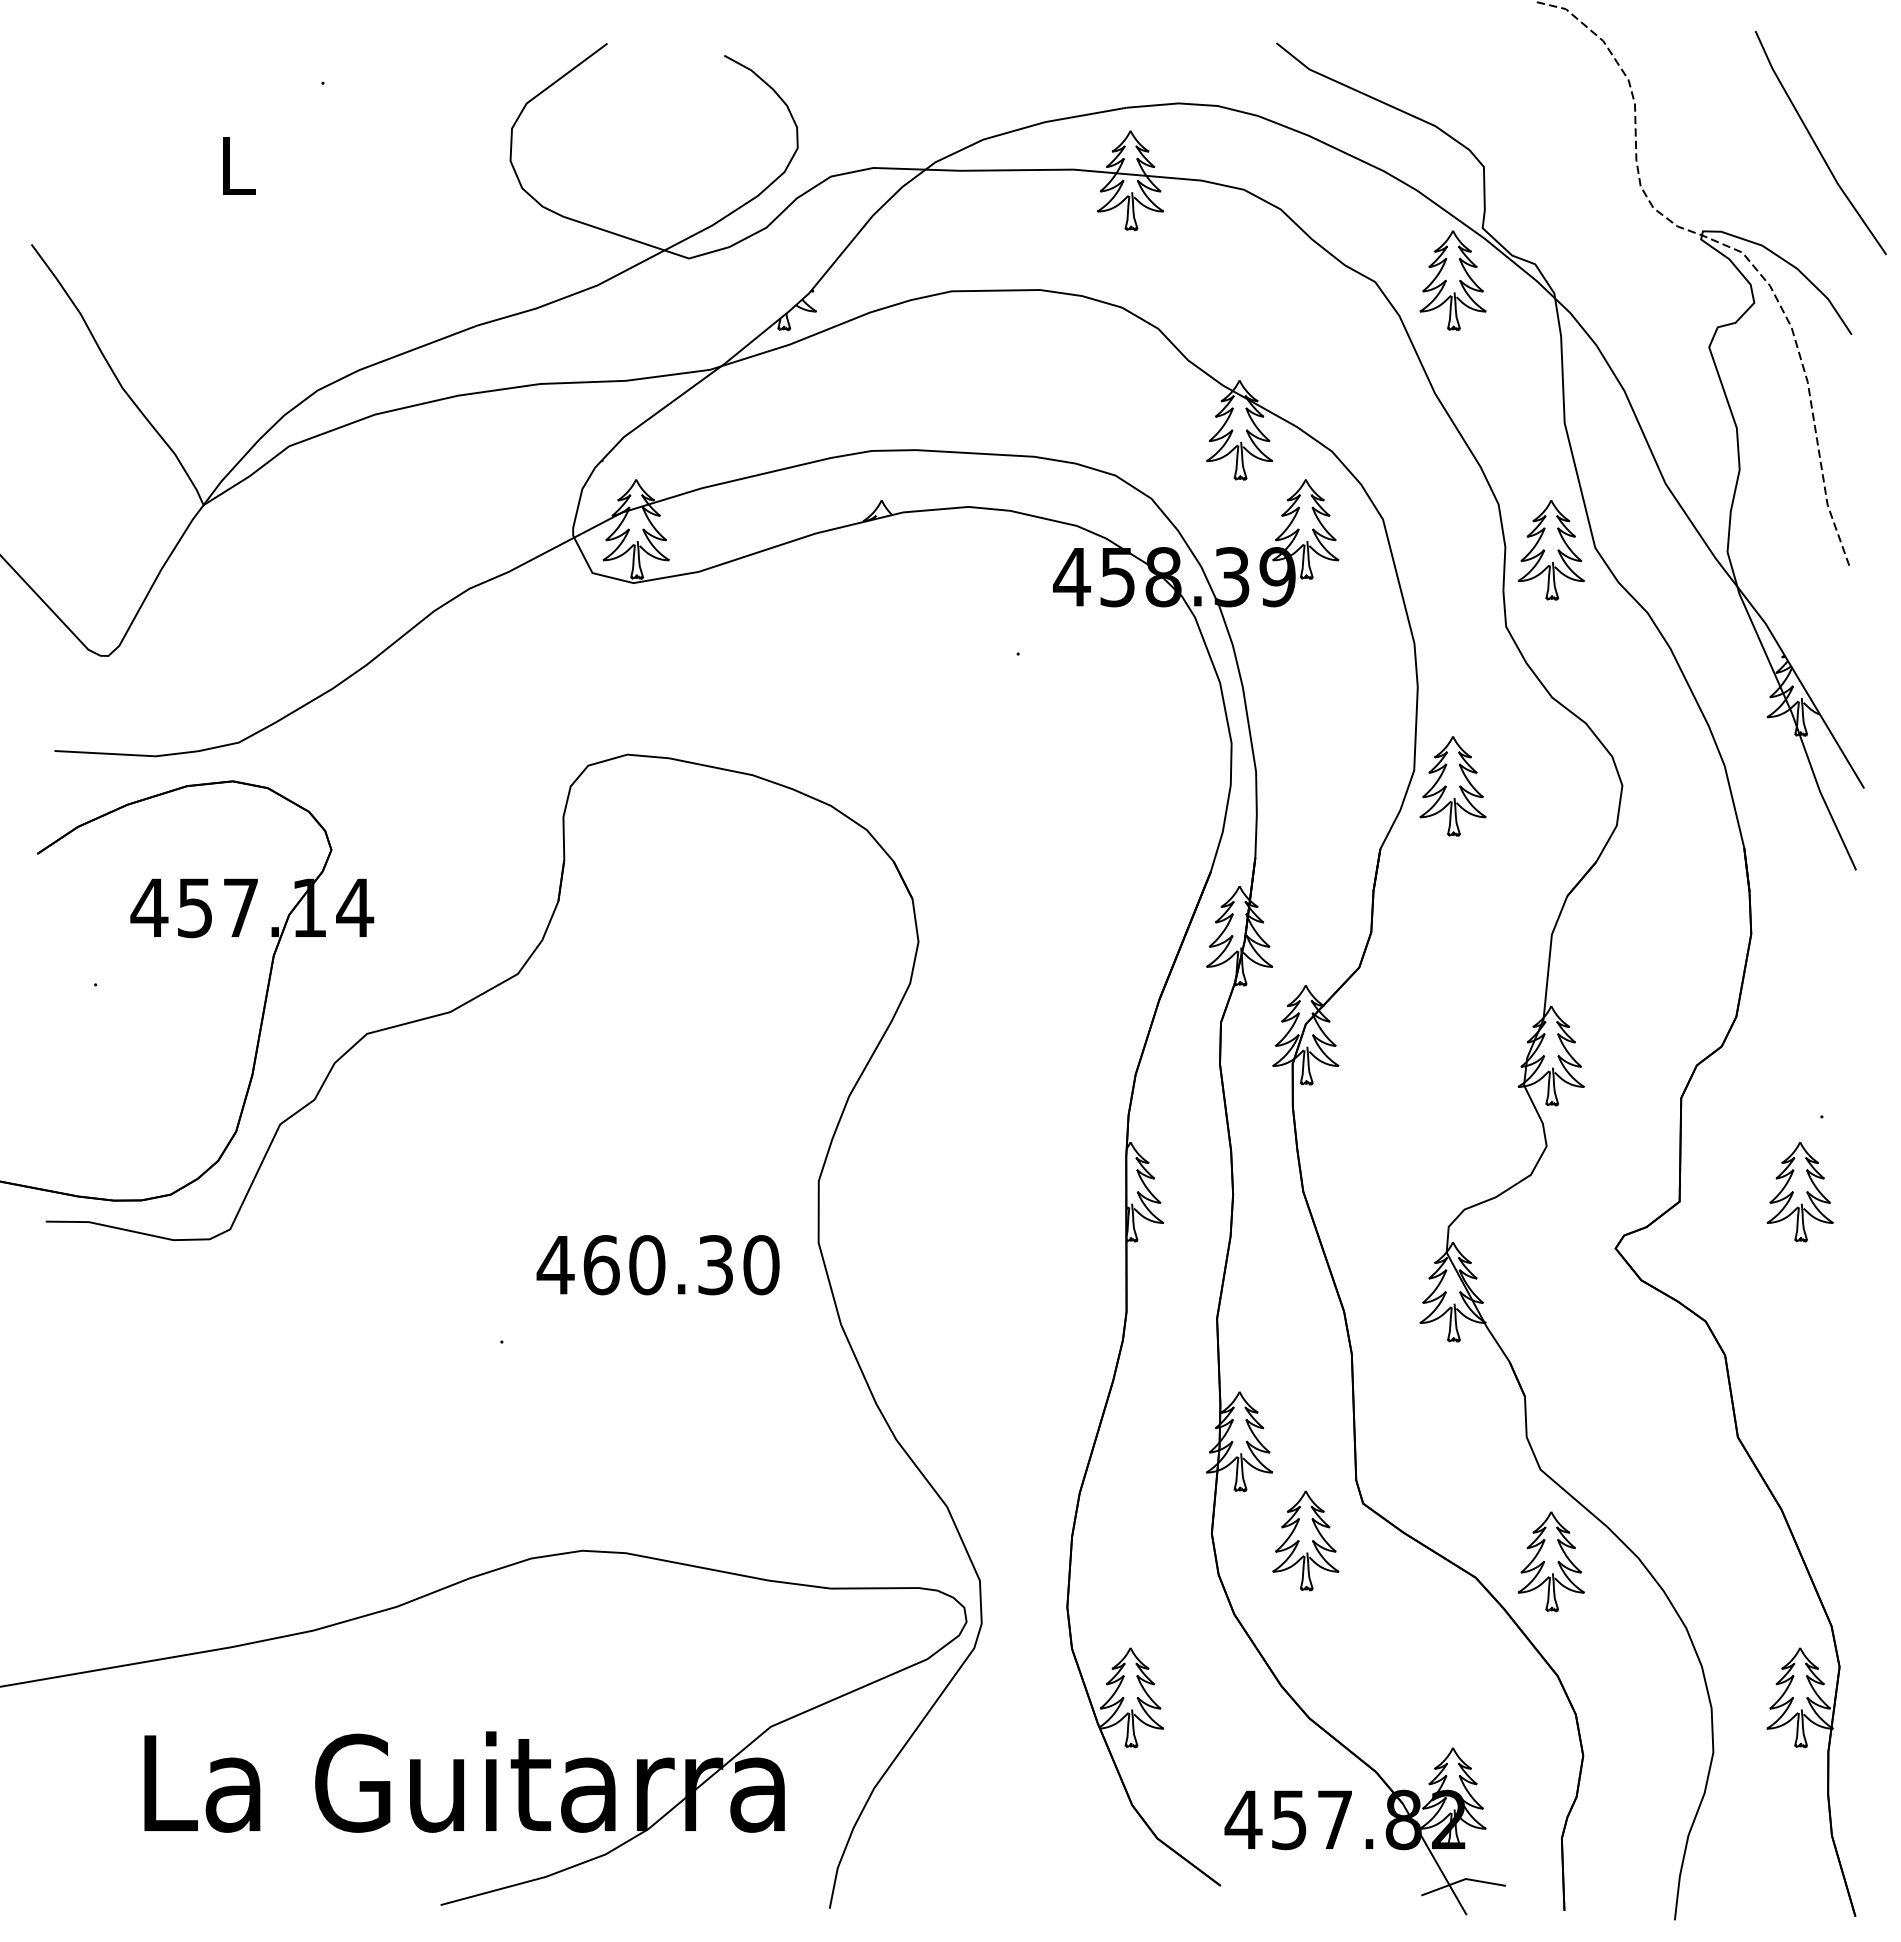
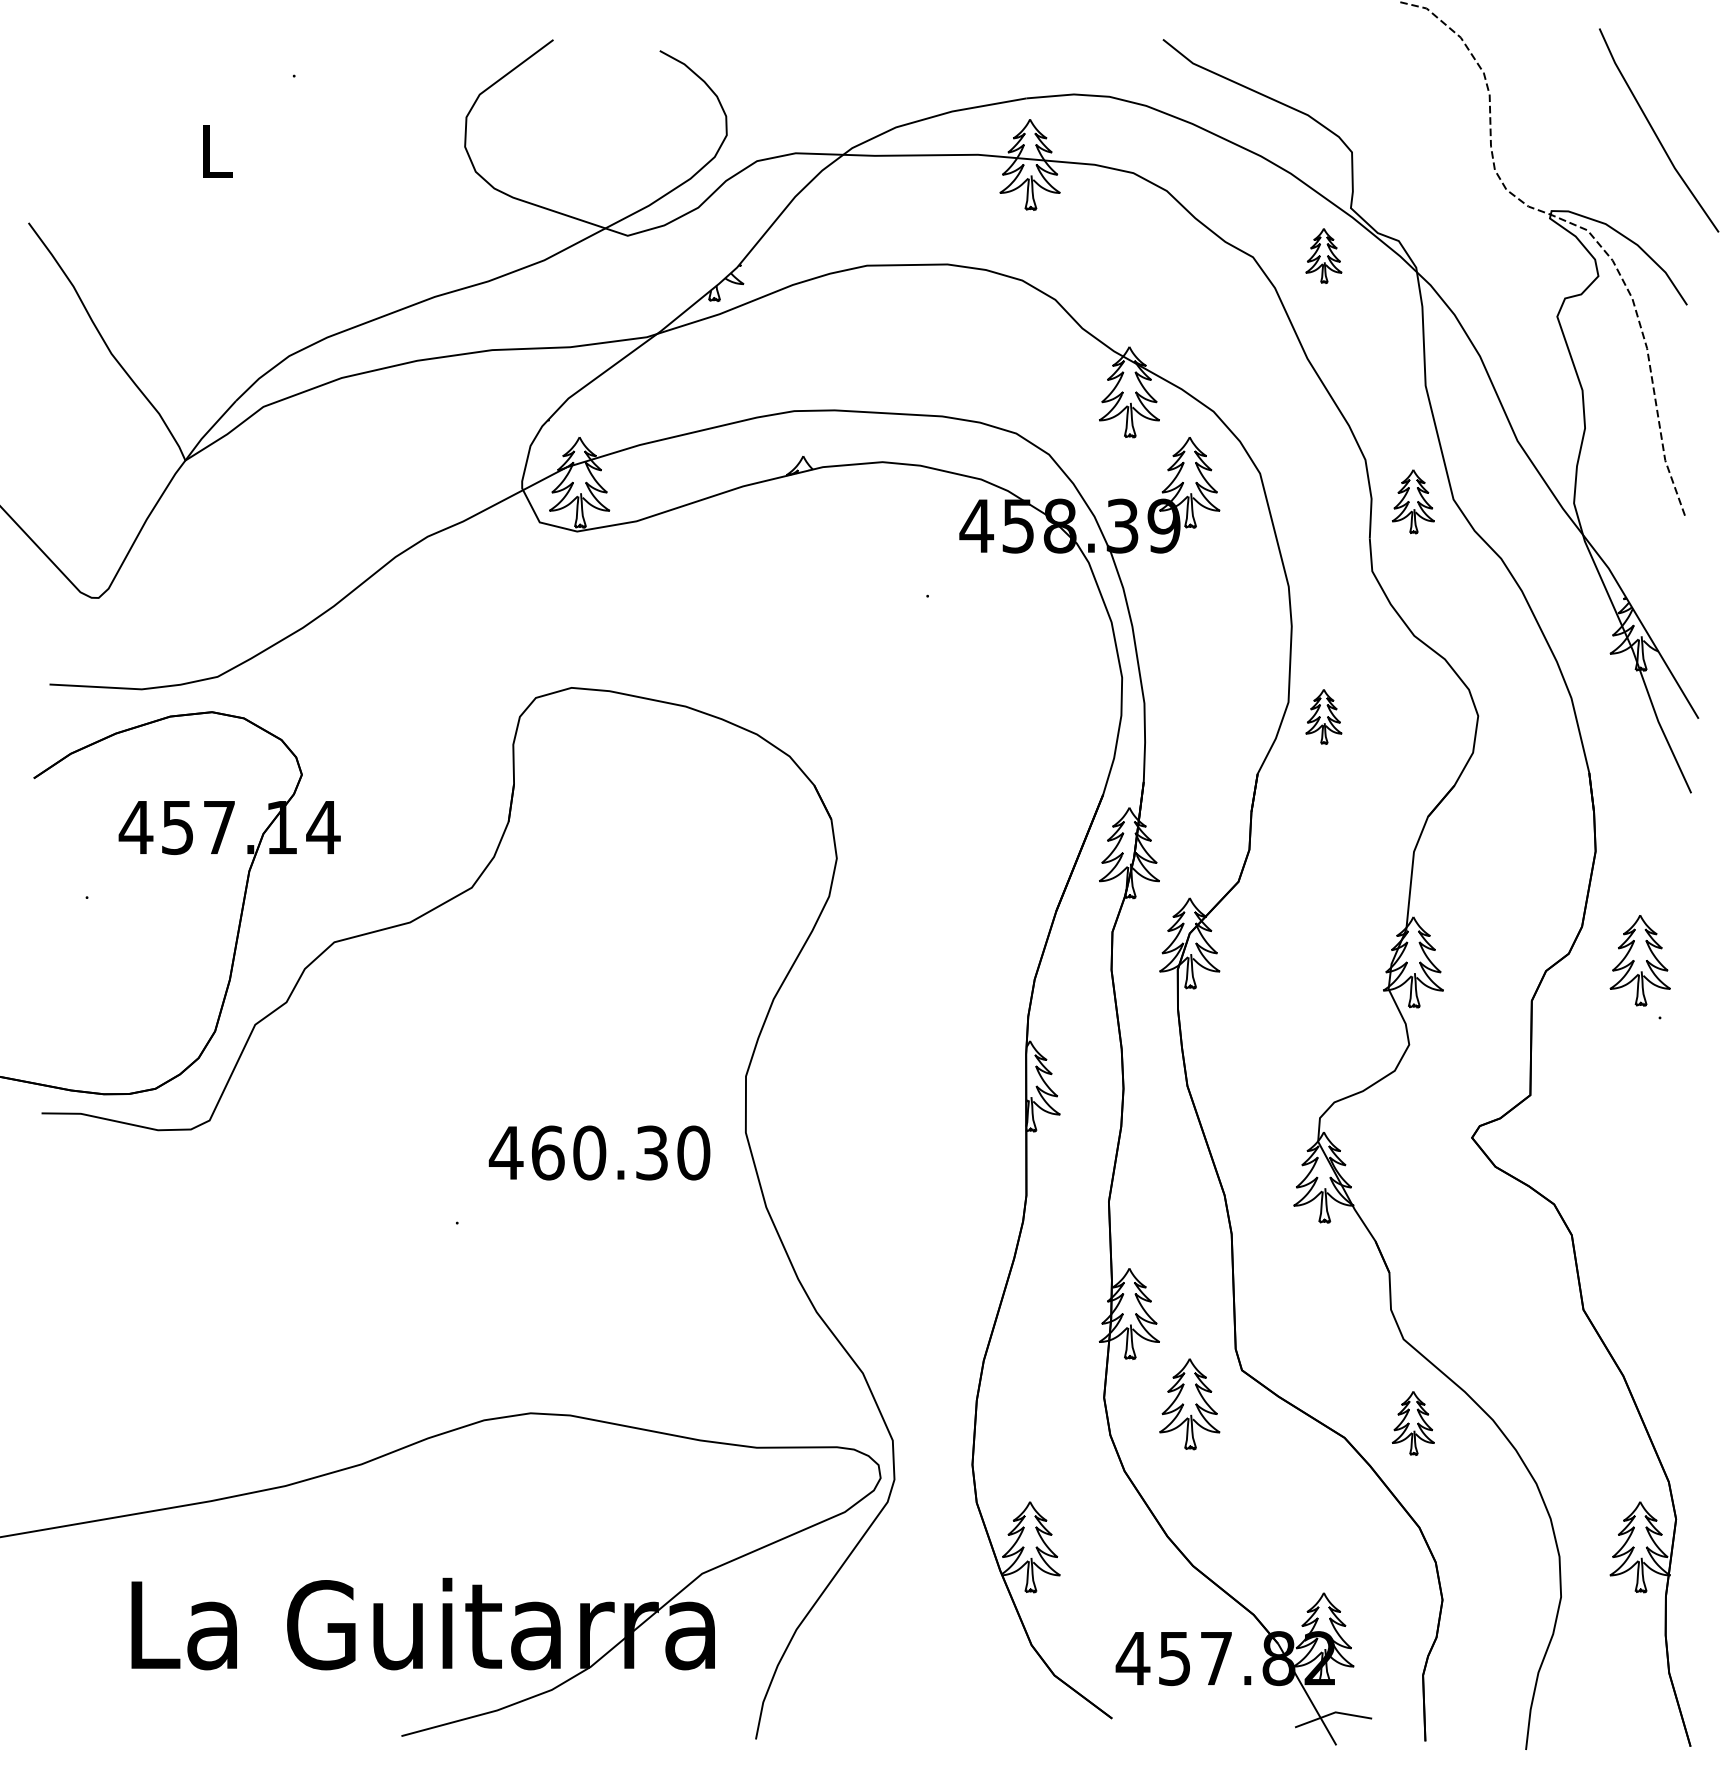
part: (1452, 280) -> (1323, 255), size x0.6
part: (1550, 550) -> (1412, 501), size x0.7
part: (1452, 786) -> (1323, 716), size x0.6
part: (1799, 1192) -> (1639, 961), moved
part: (1550, 1561) -> (1412, 1423), size x0.7

